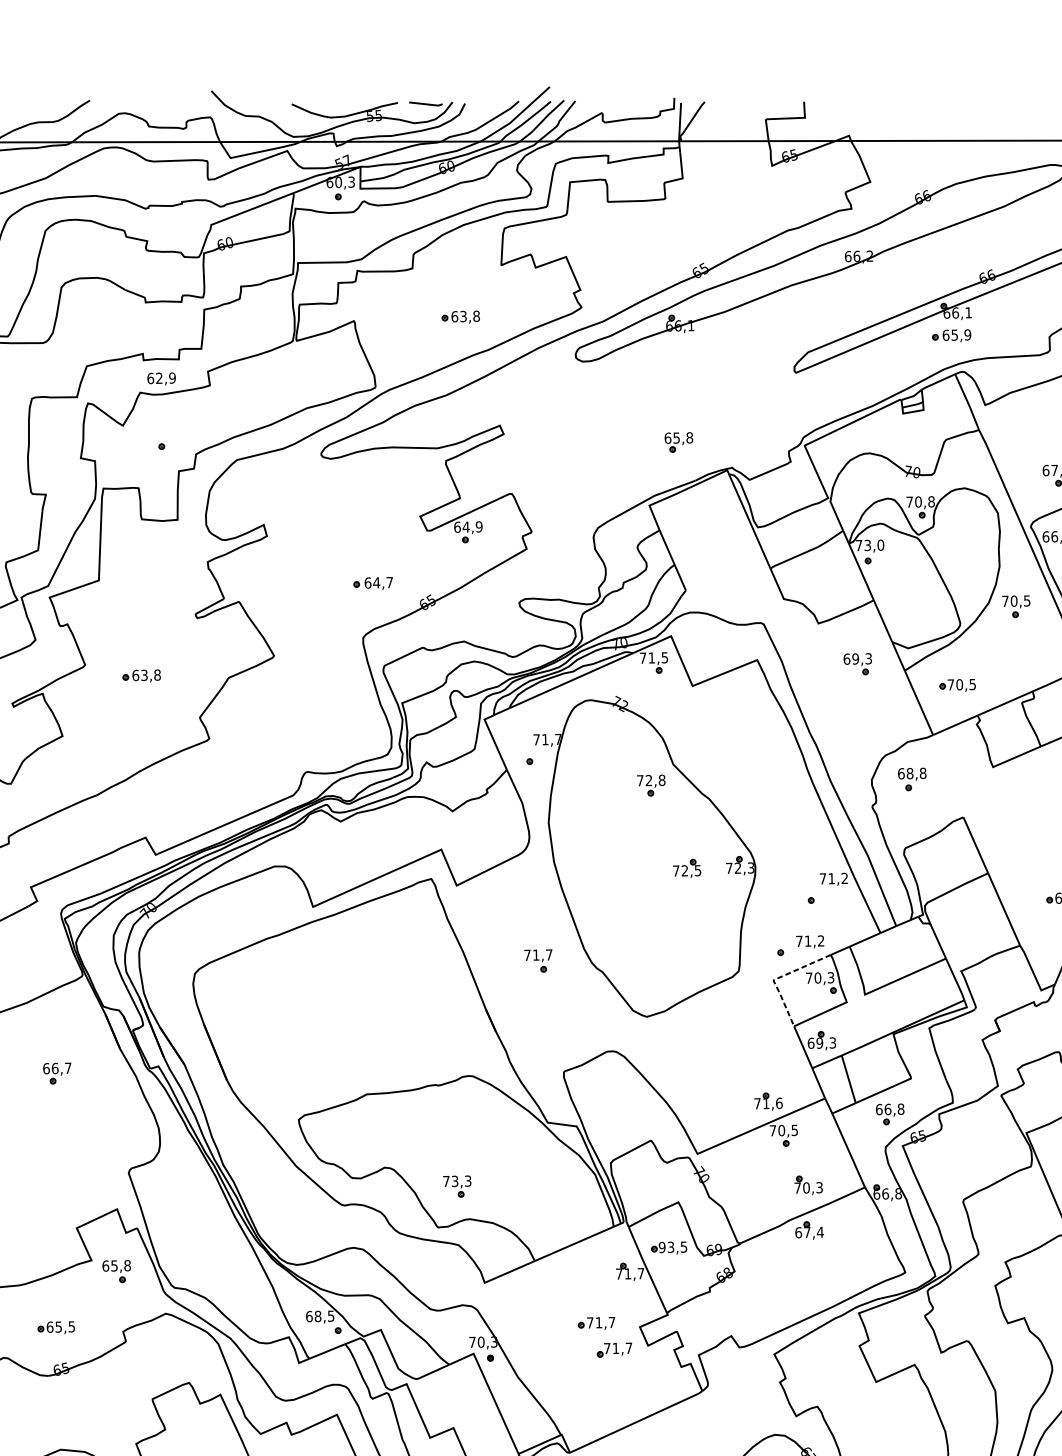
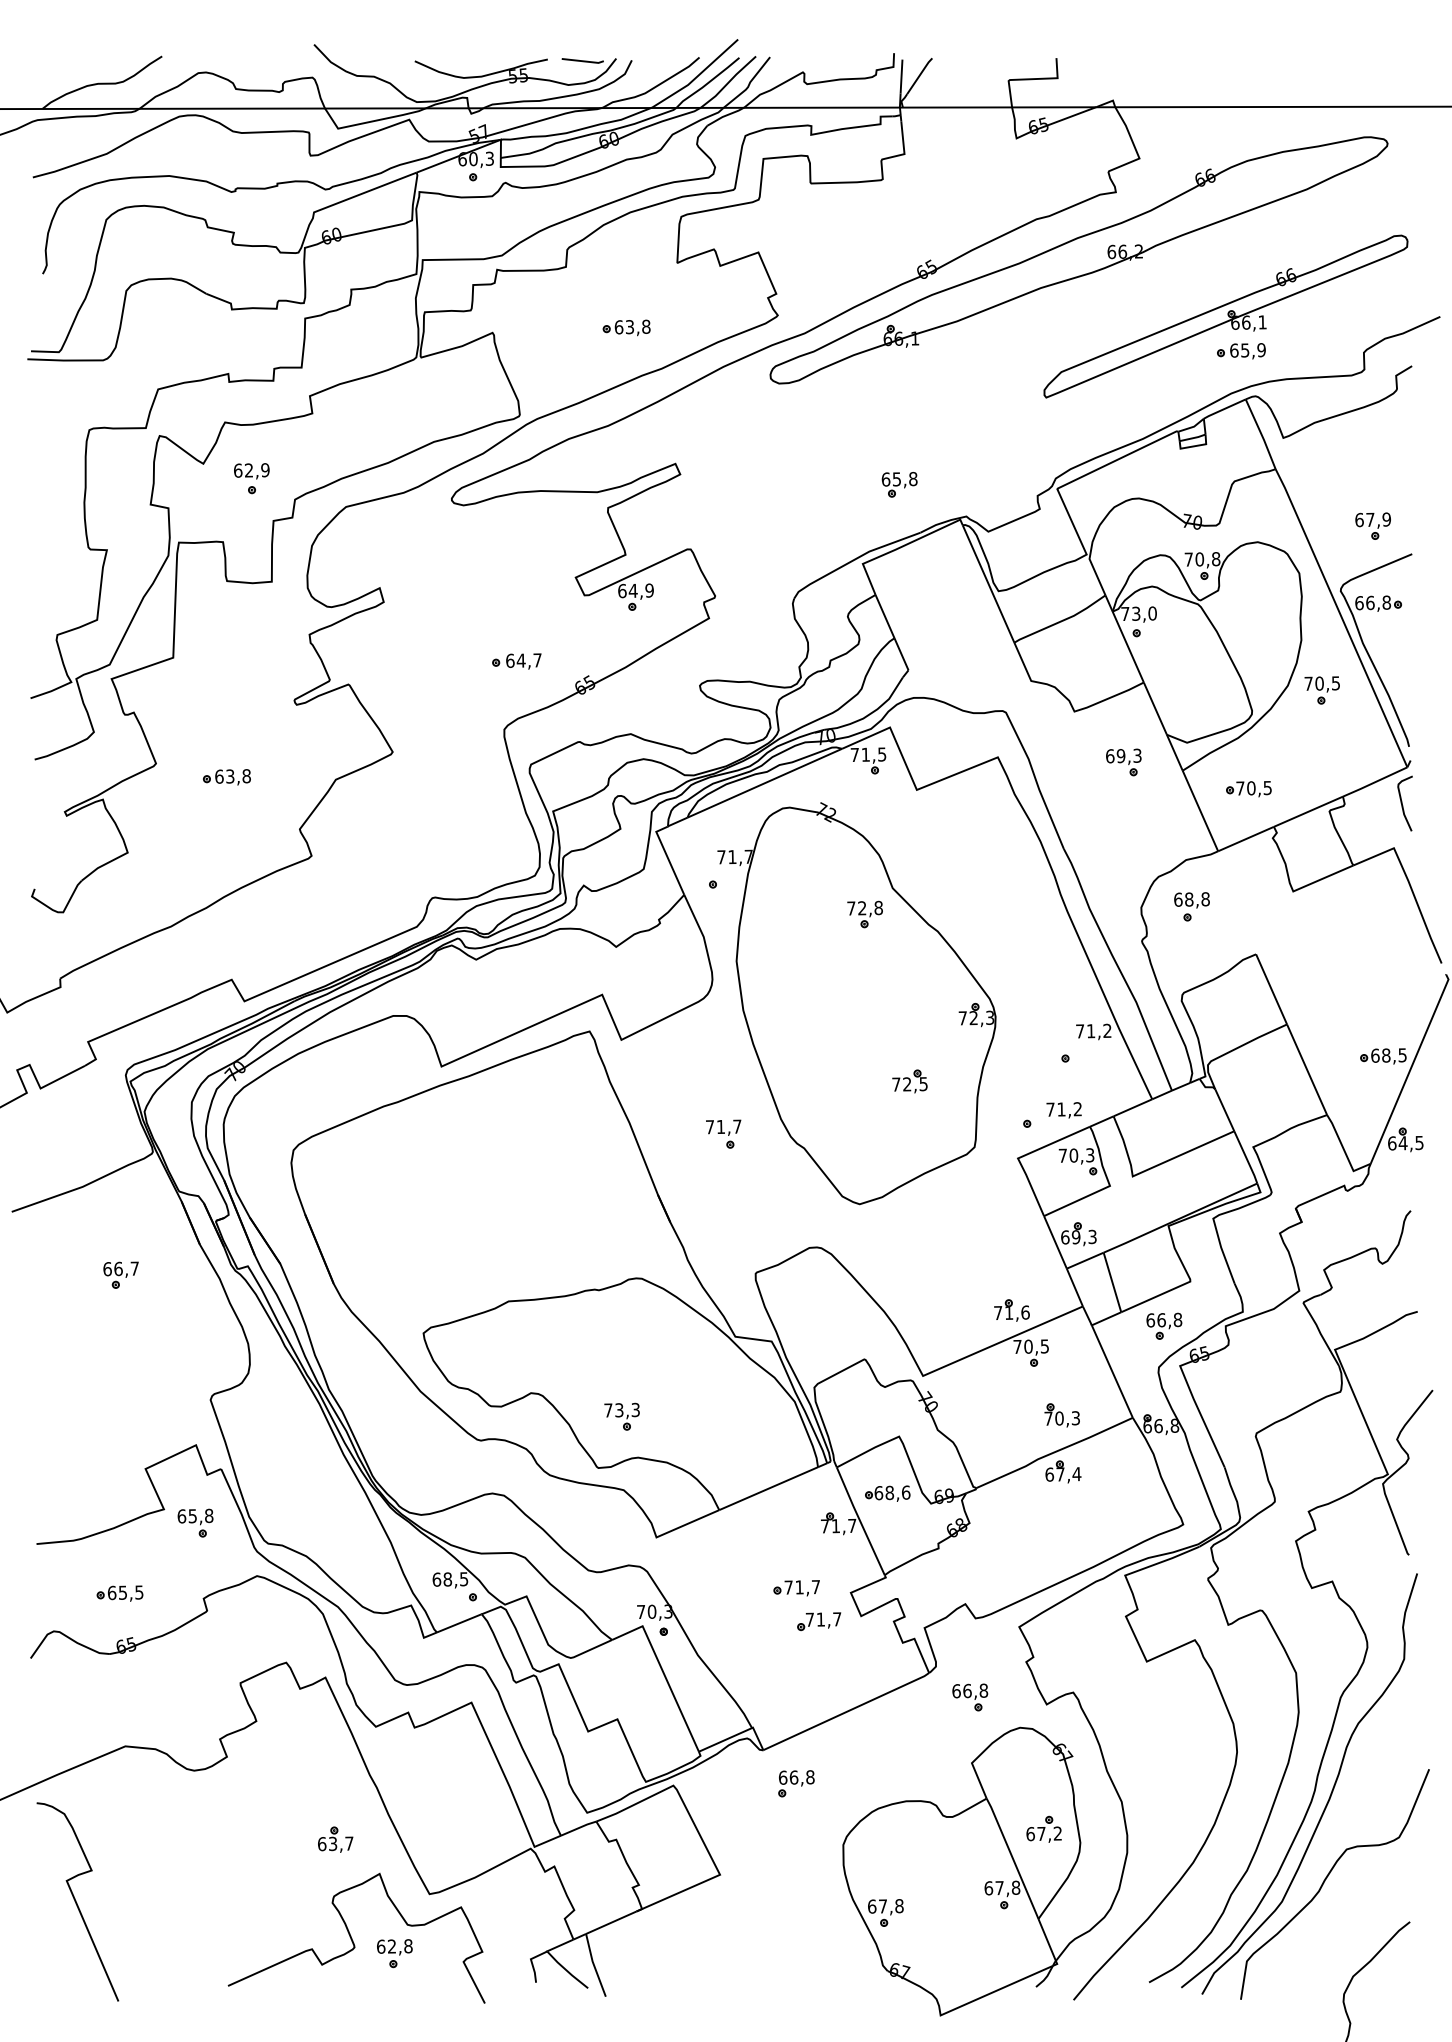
text: (161, 379) -> (251, 471), moved
part: (686, 868) -> (909, 1081), moved
line: (777, 978) -> (1023, 1156), dashed -> solid
text: (673, 1246) -> (892, 1492), 93,5 -> 68,6
part: (735, 1410) -> (970, 1697), added

